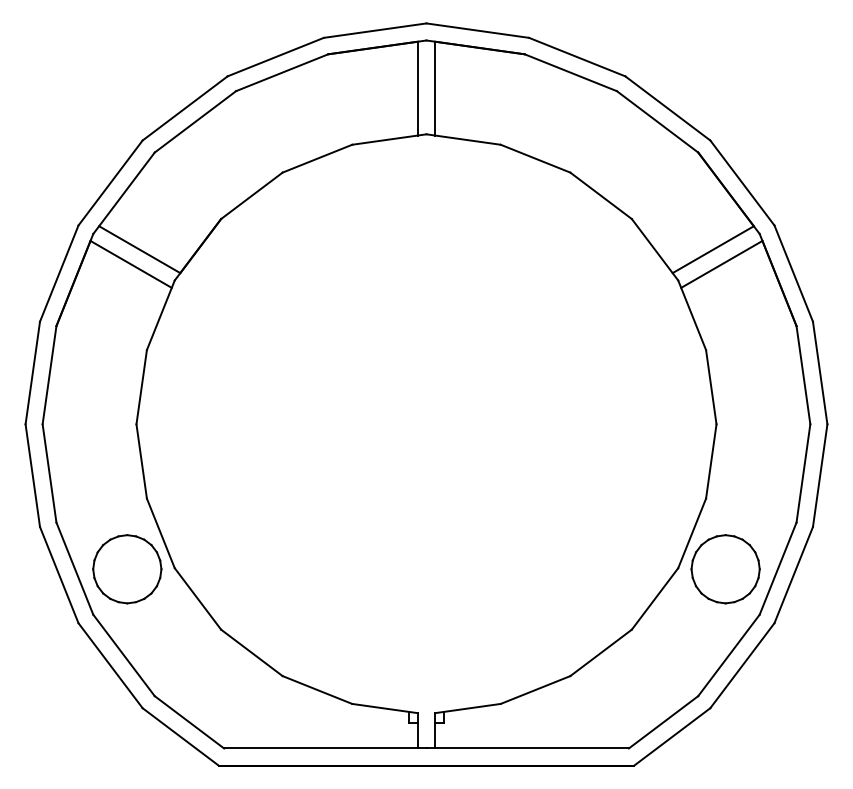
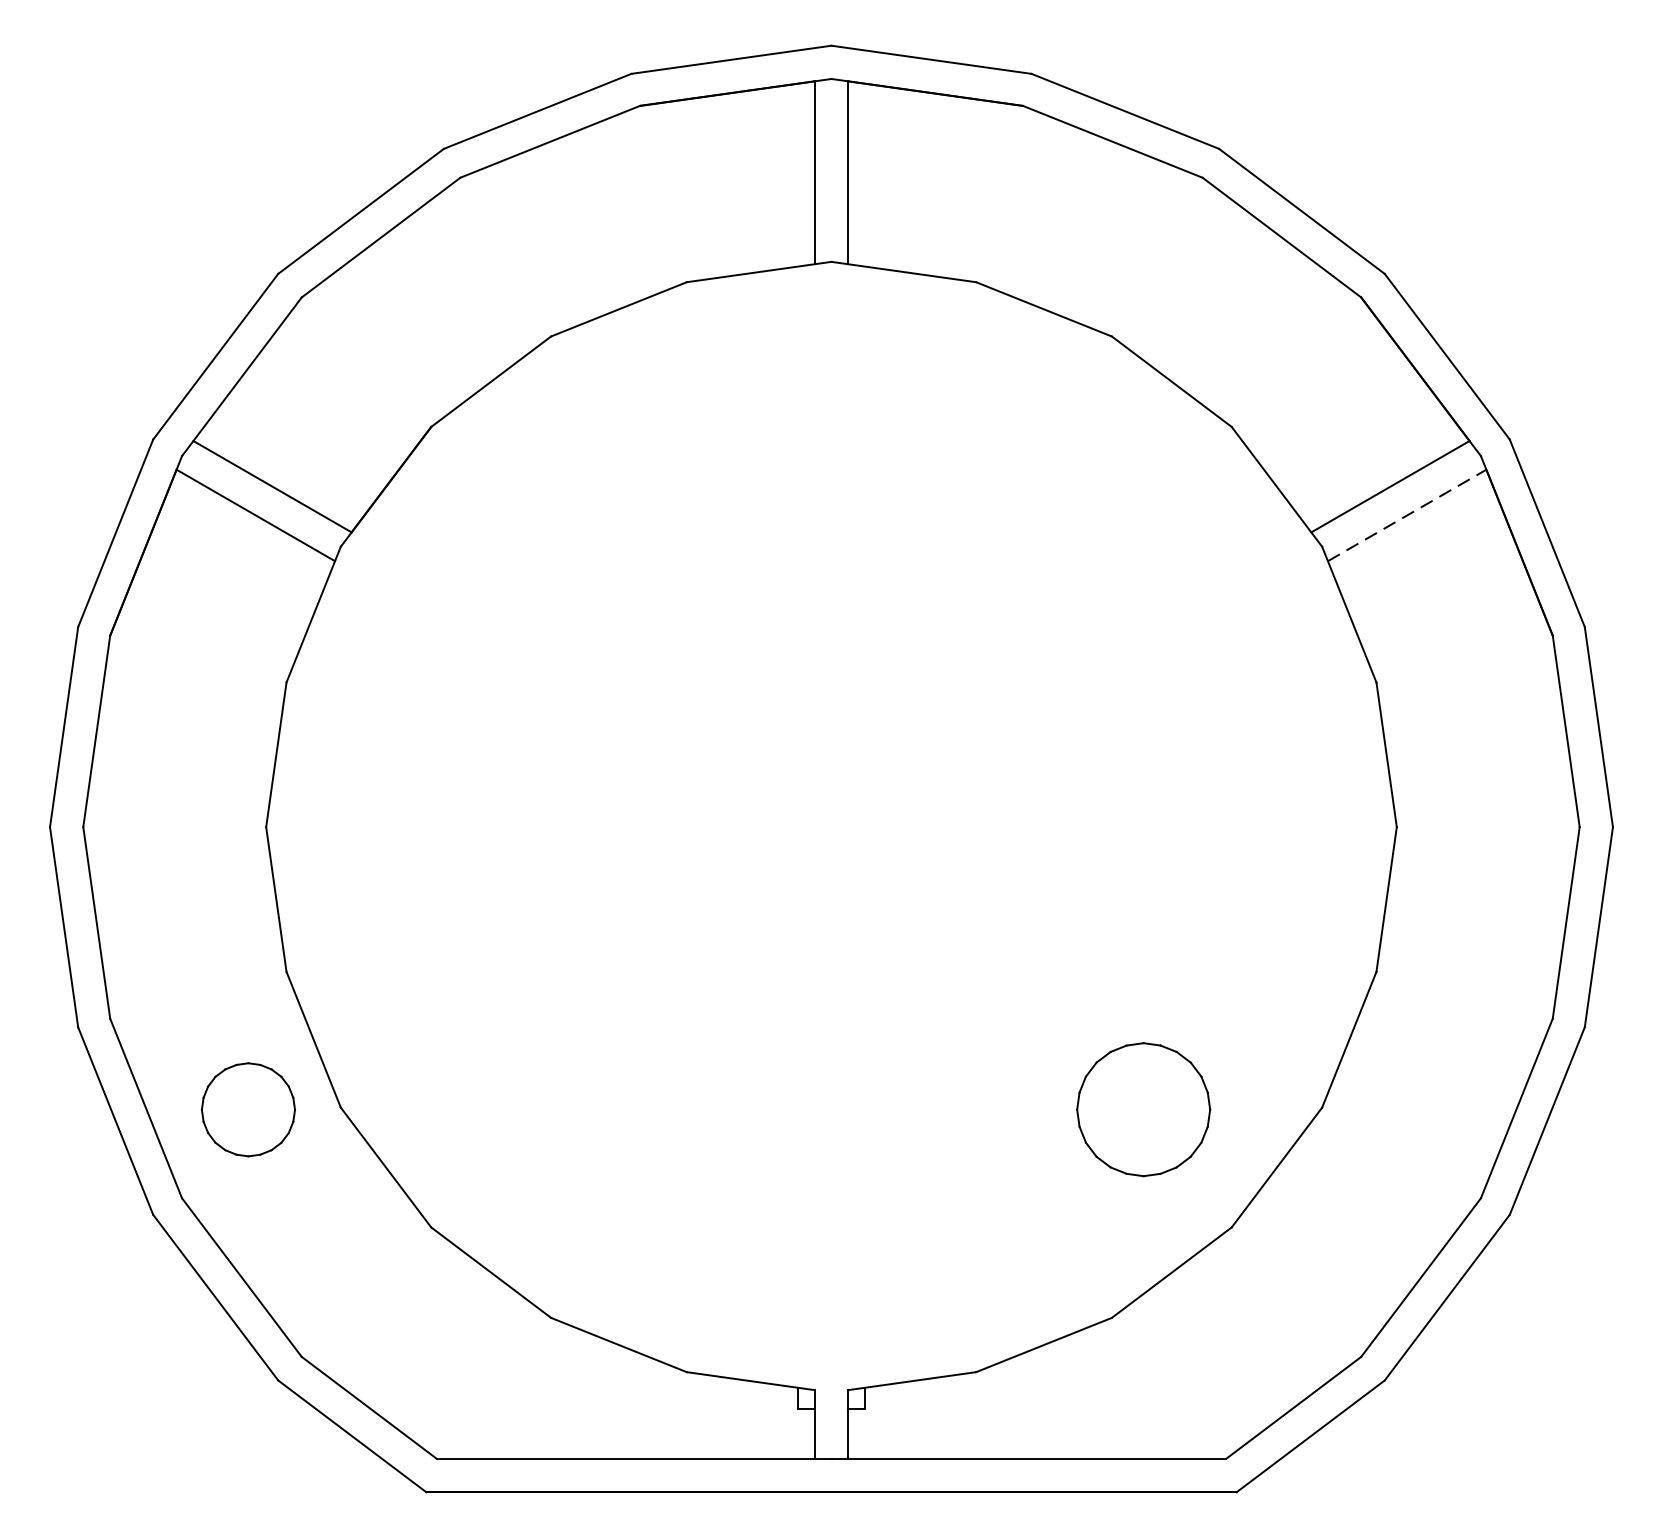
line: (721, 264) -> (1406, 515), solid -> dashed
part: (127, 569) -> (248, 1110), size x0.7
part: (725, 569) -> (1143, 1110), moved

